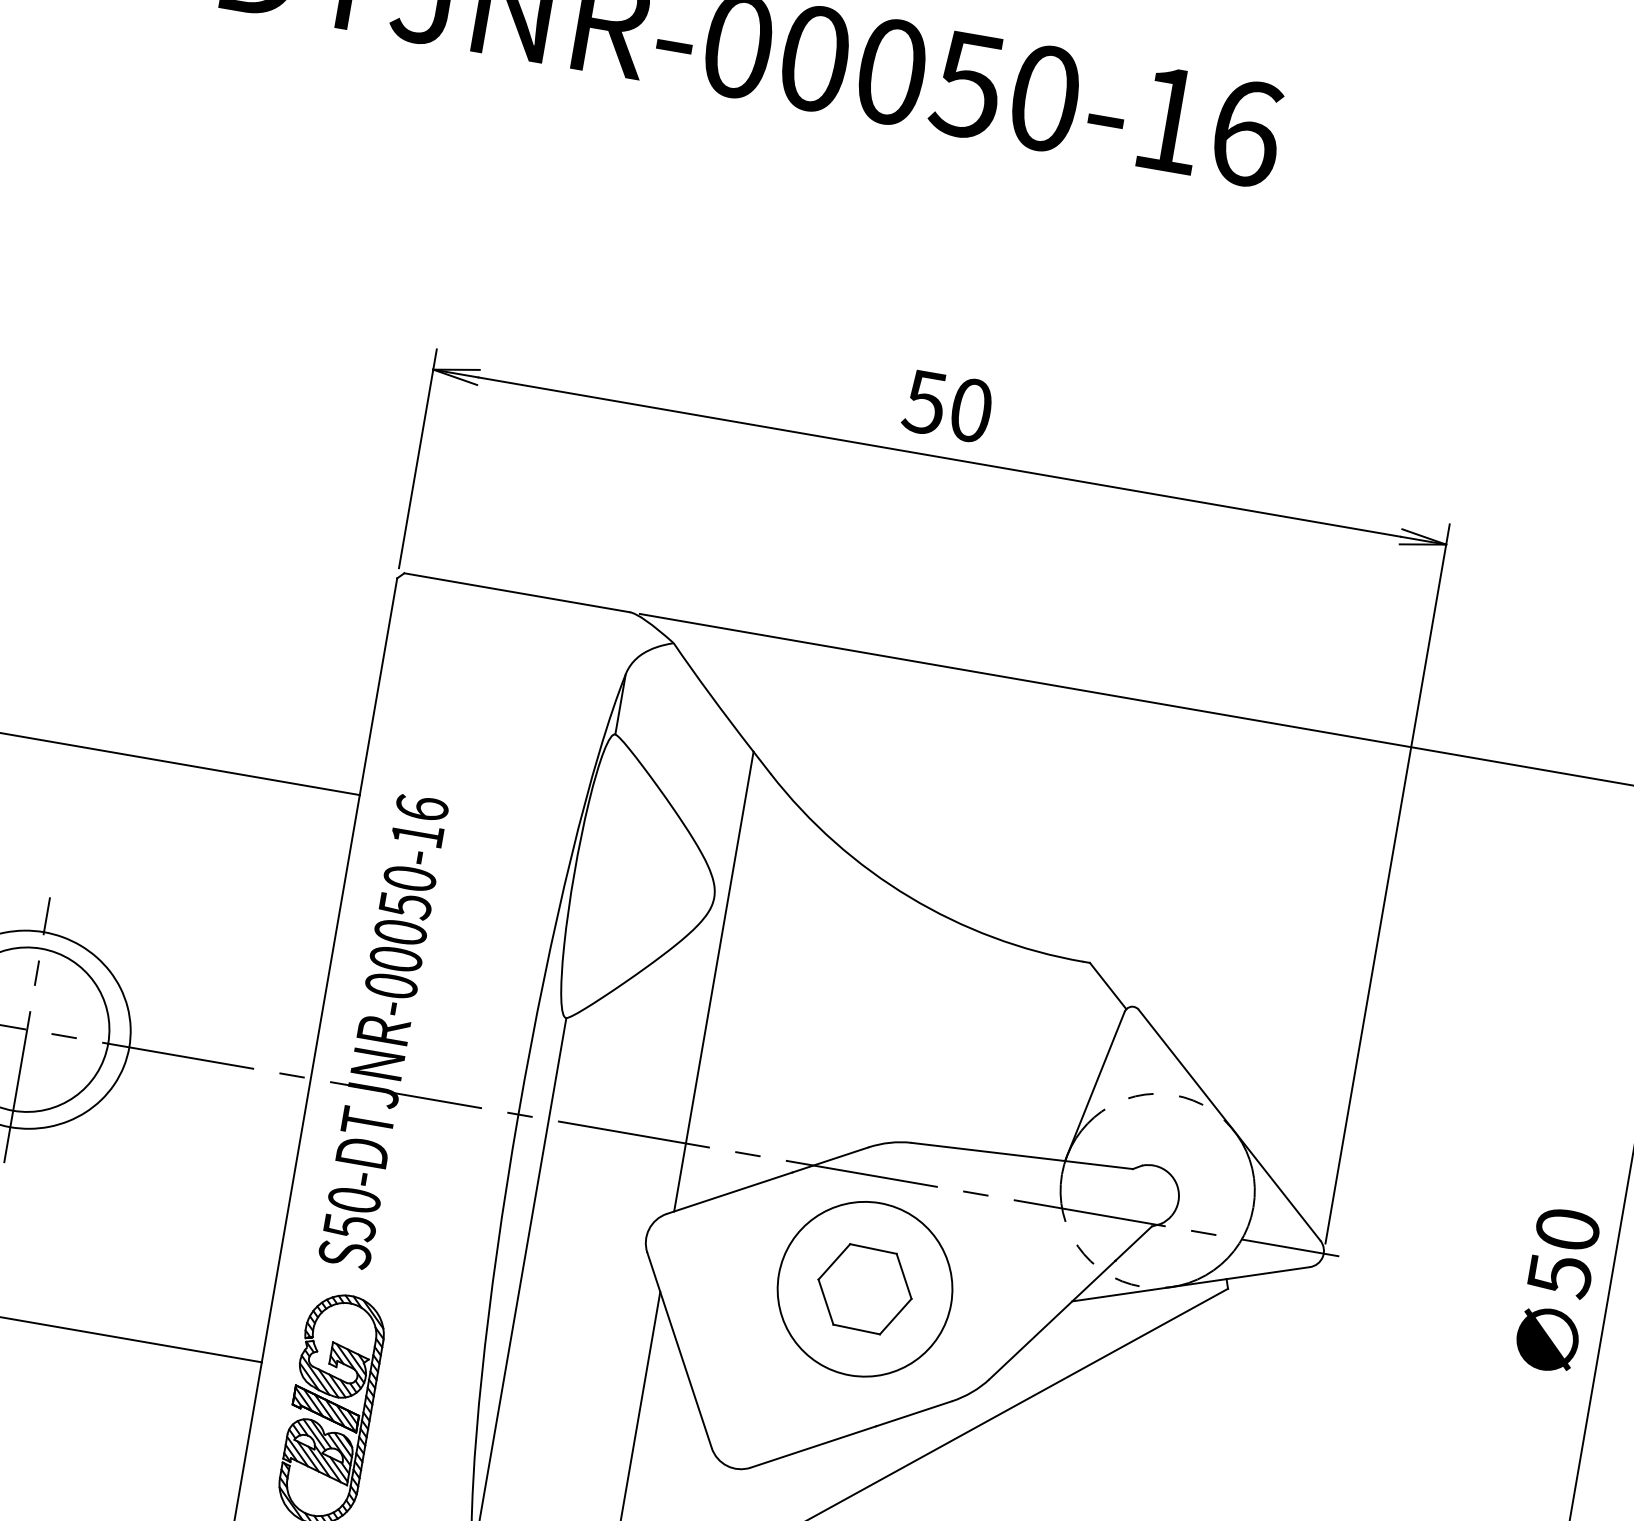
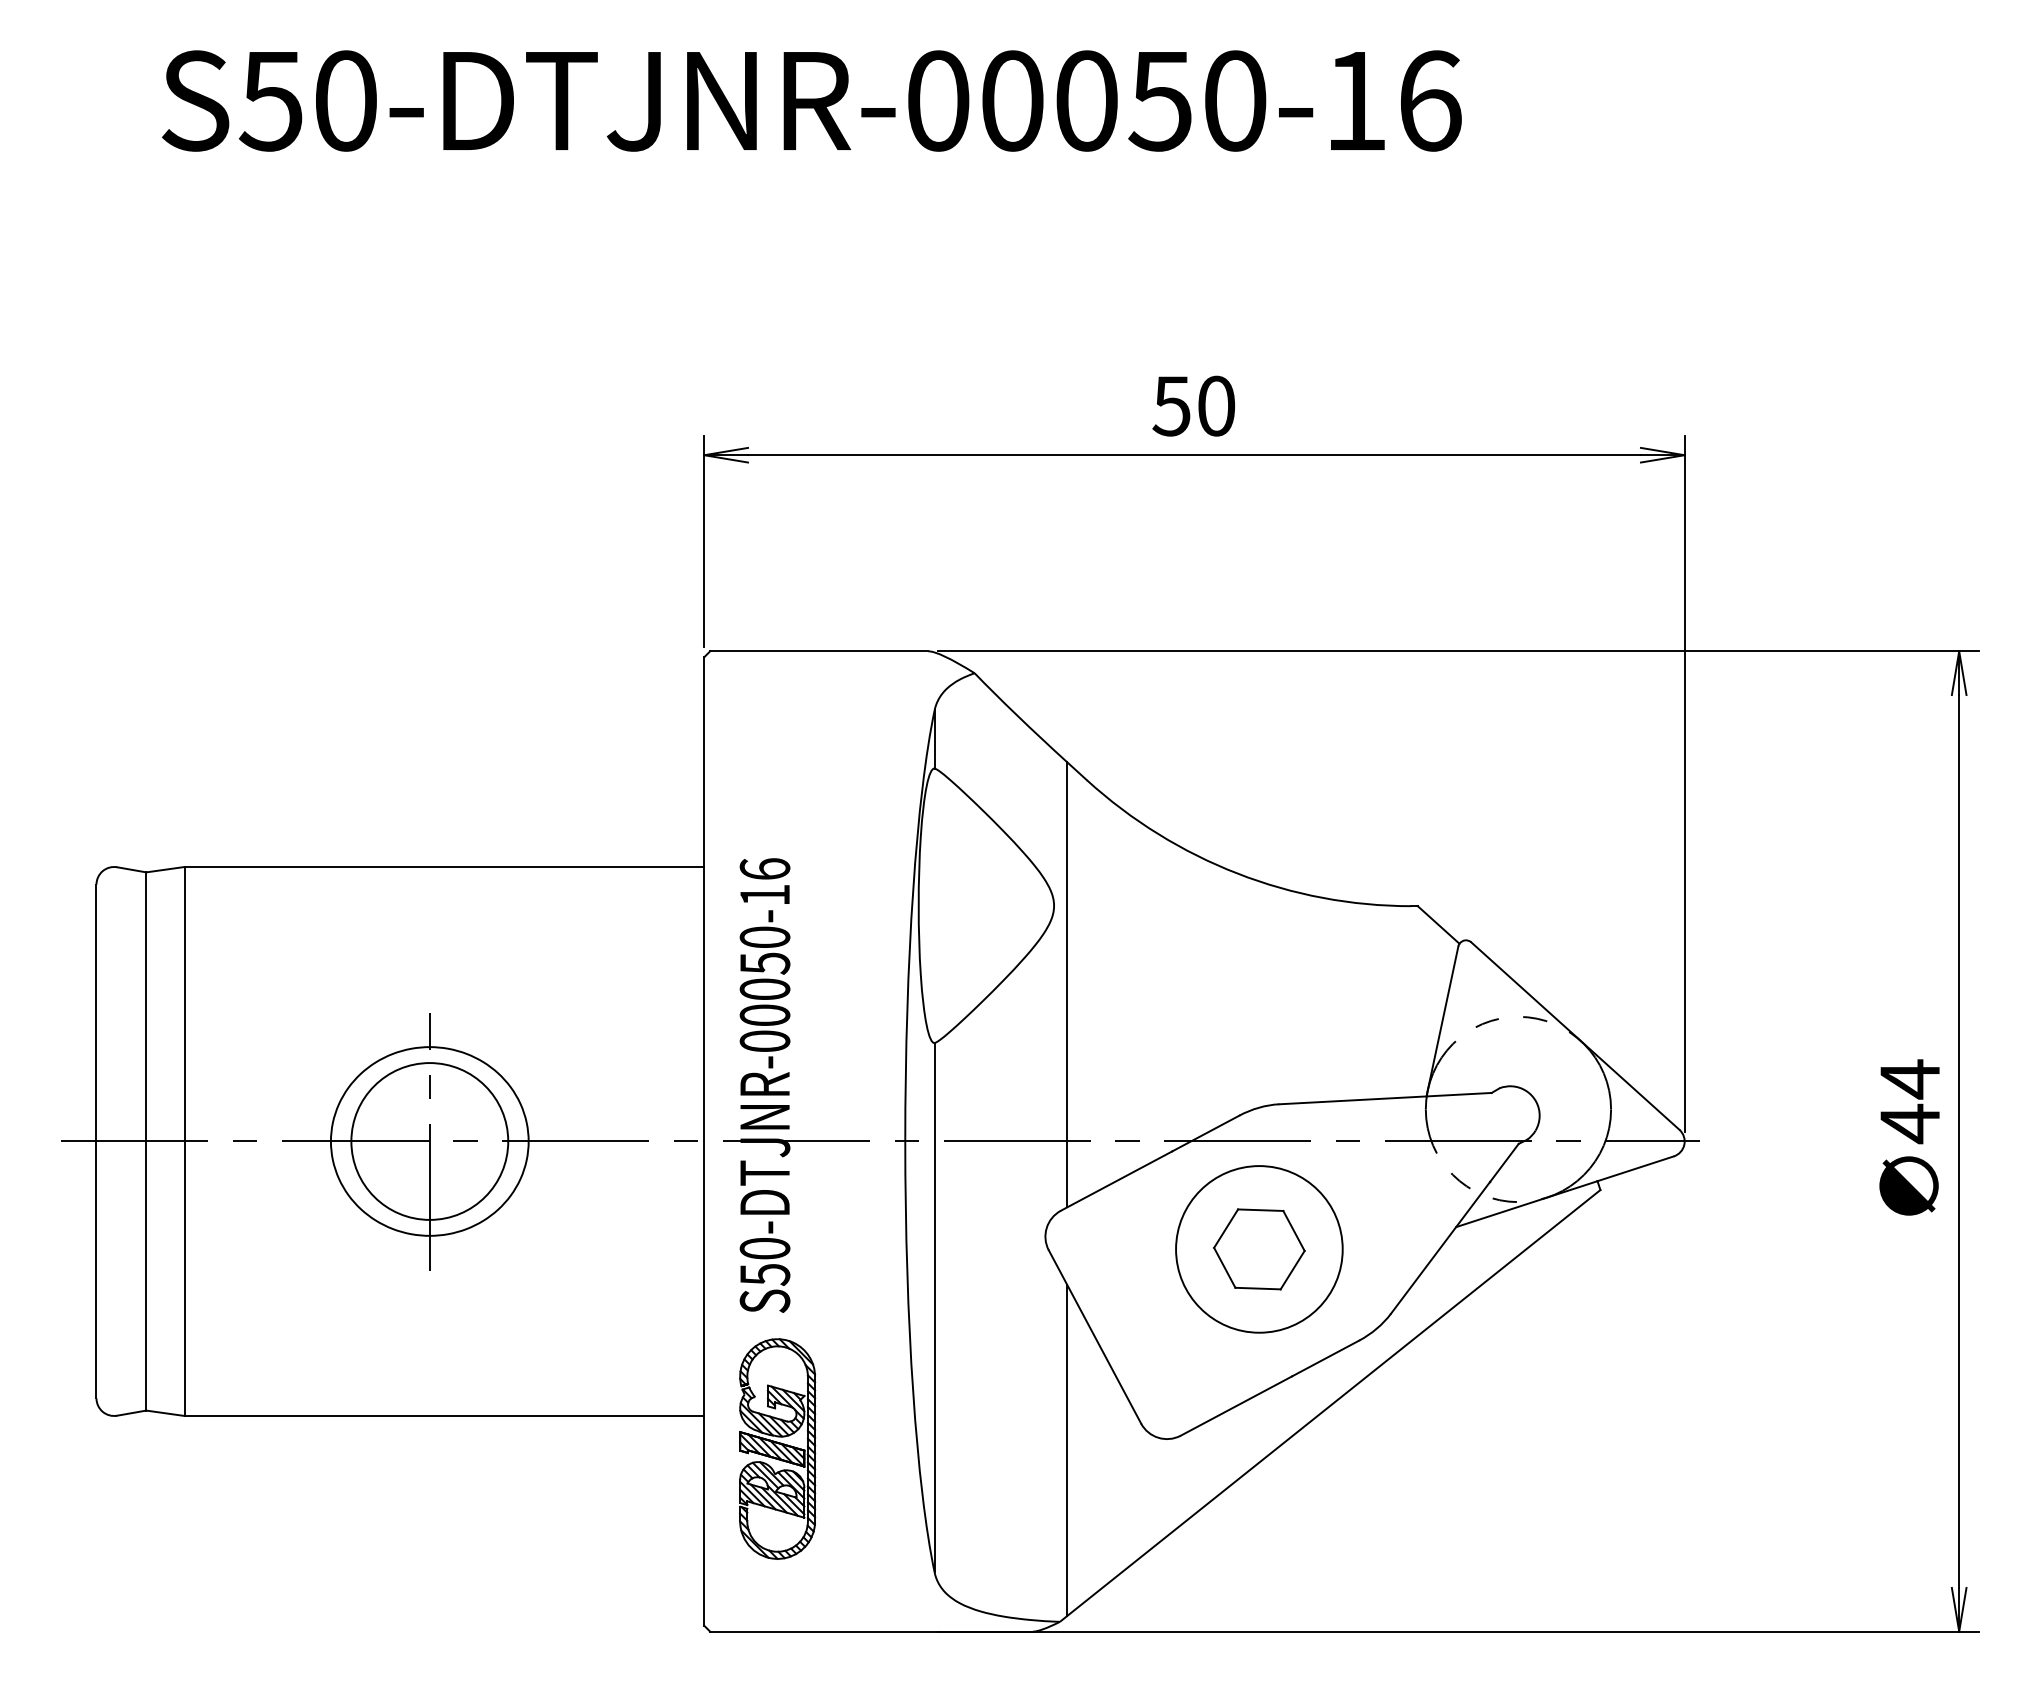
text: (1563, 1252) -> (1909, 1101), 50 -> 44

